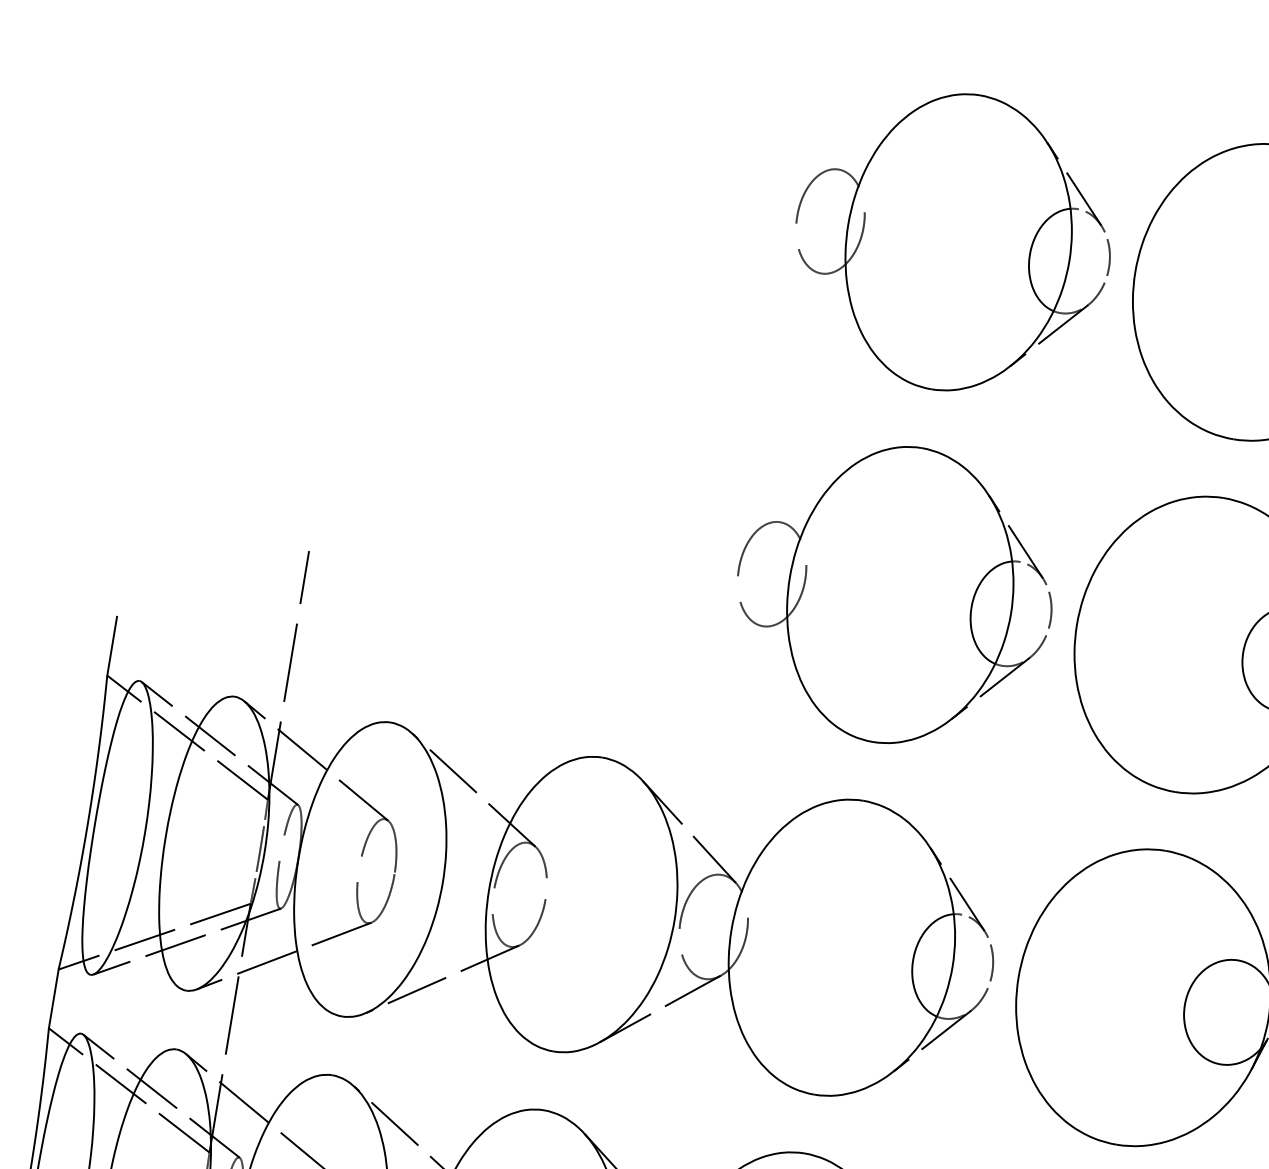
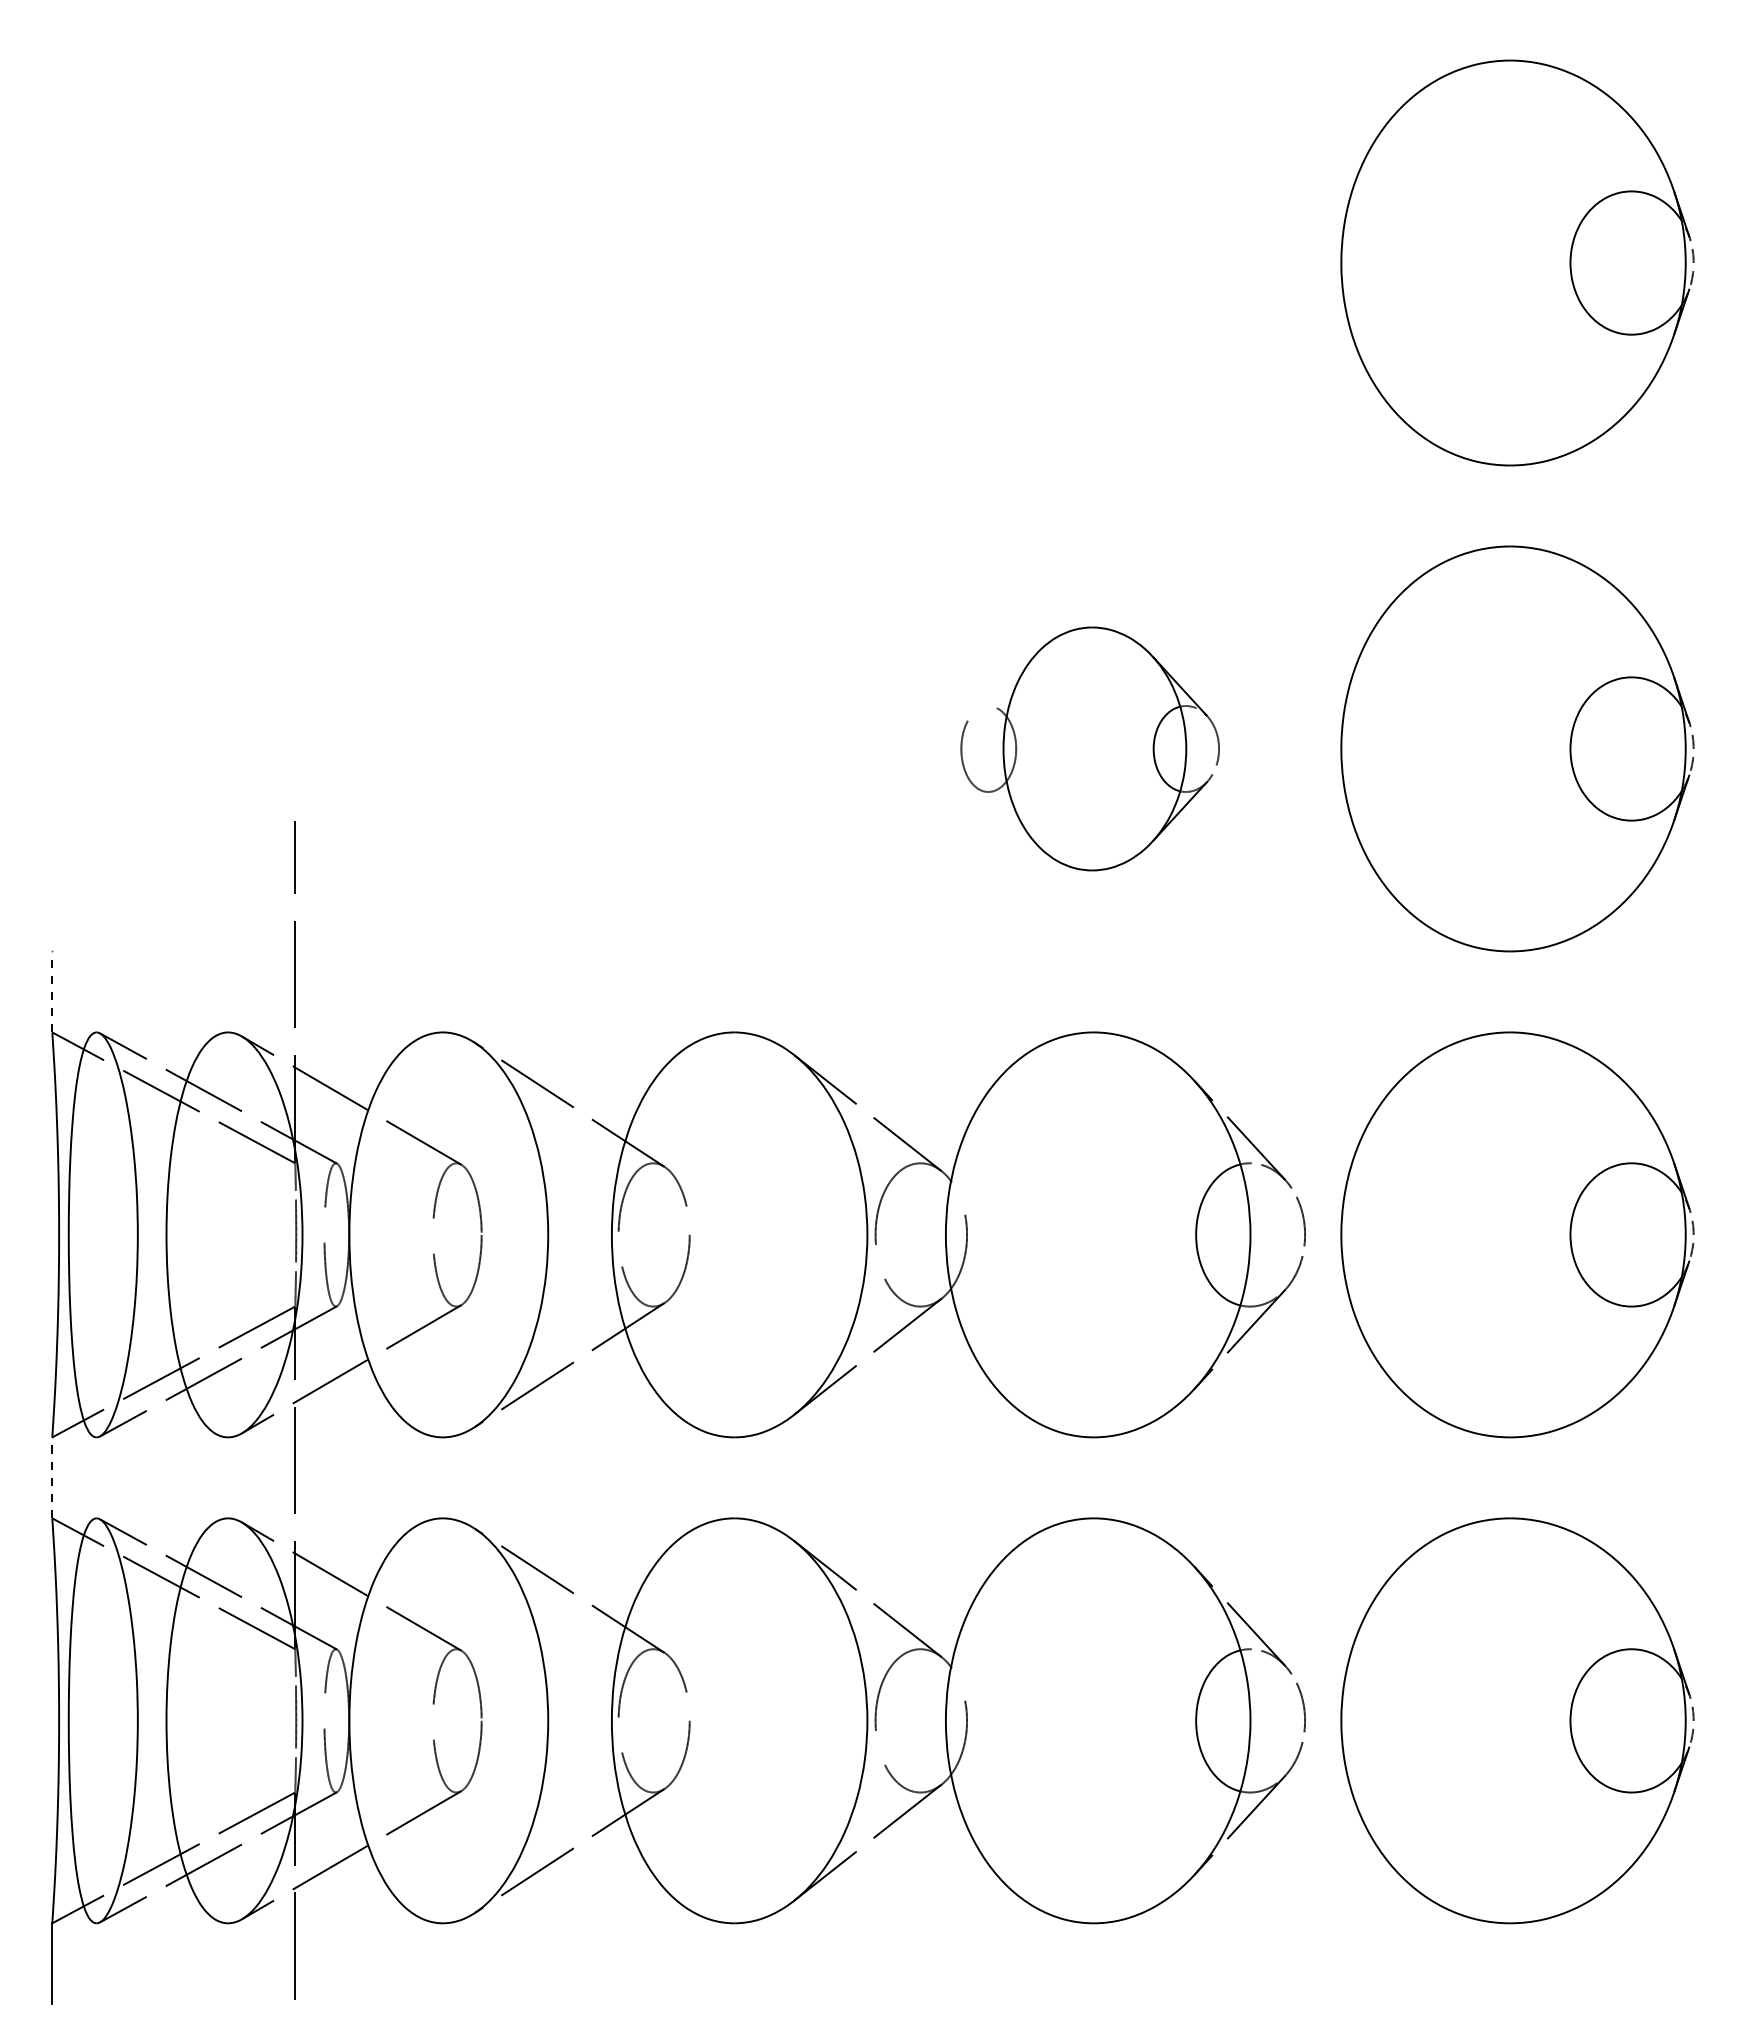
part: (952, 241) -> (1089, 262), removed
part: (894, 594) -> (1089, 748), size x0.6
line: (112, 645) -> (52, 991), solid -> dashed
line: (53, 998) -> (52, 1477), solid -> dashed

